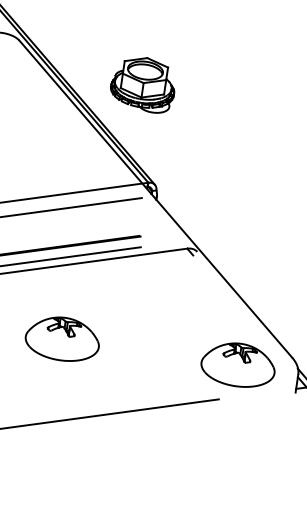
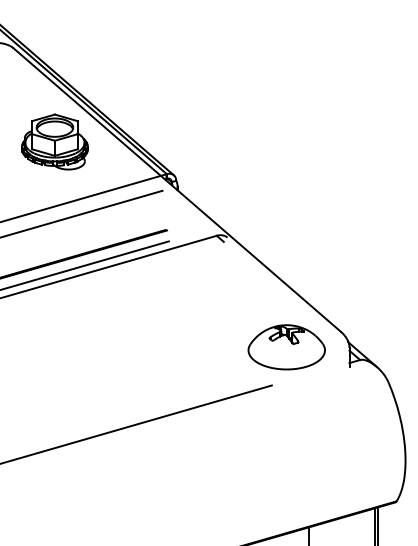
part: (143, 83) -> (54, 141), moved
part: (62, 339) -> (102, 347), removed

